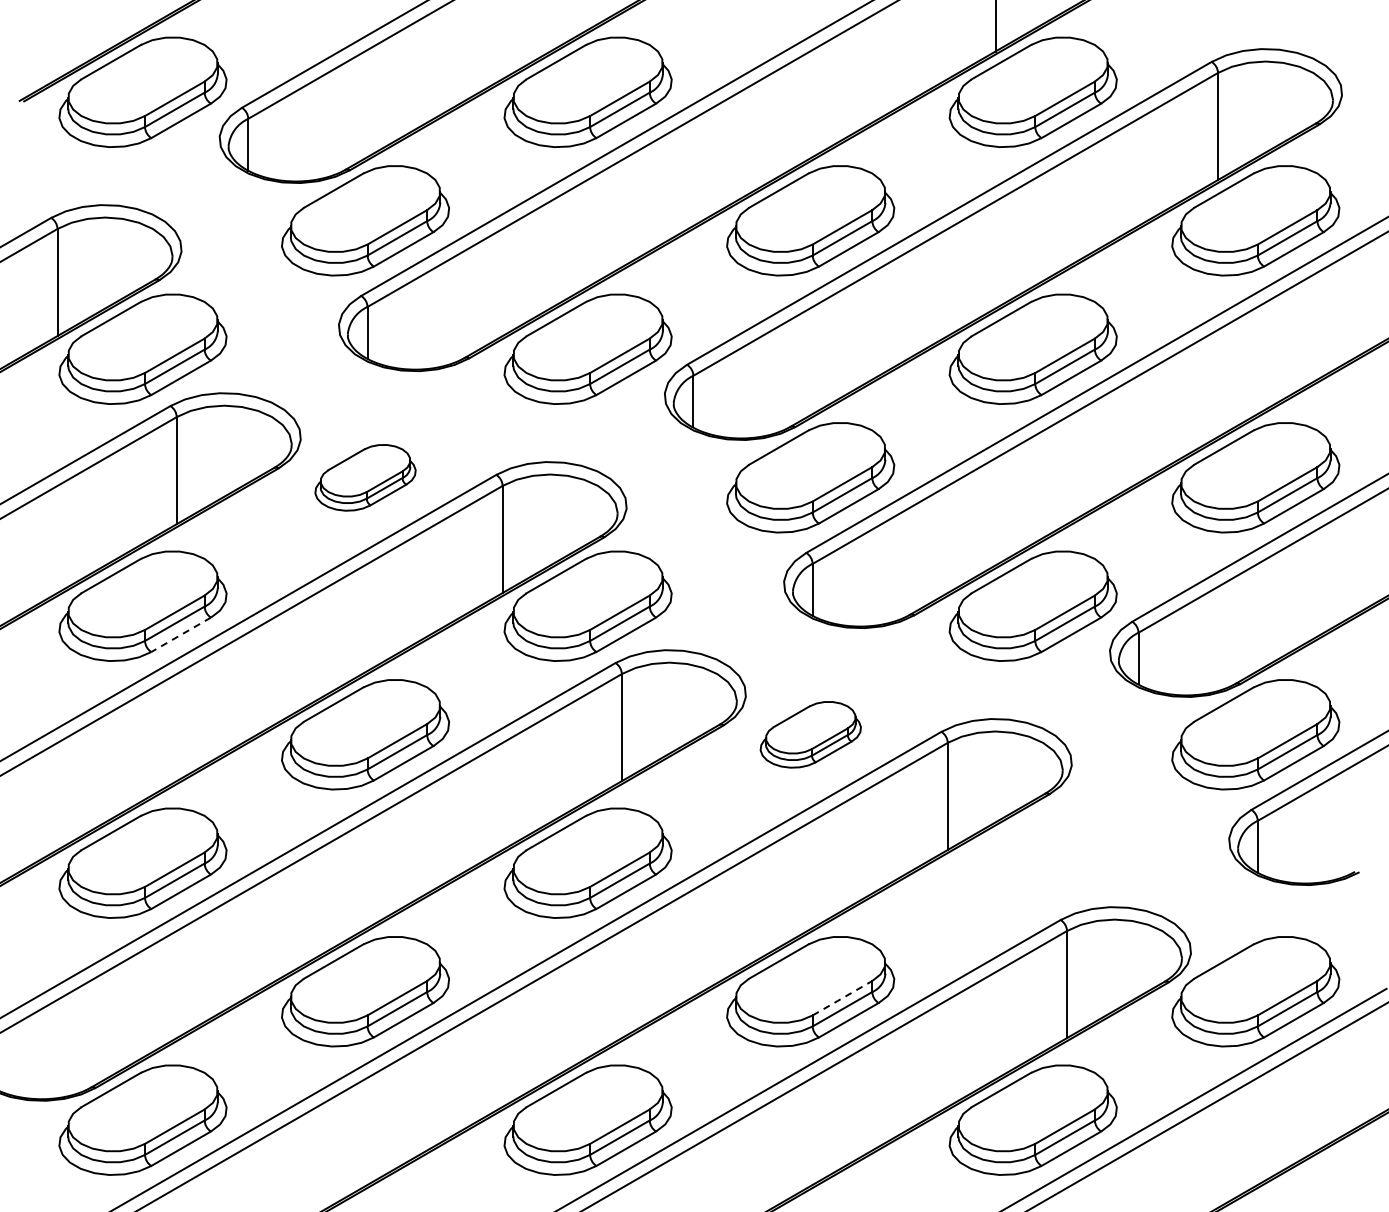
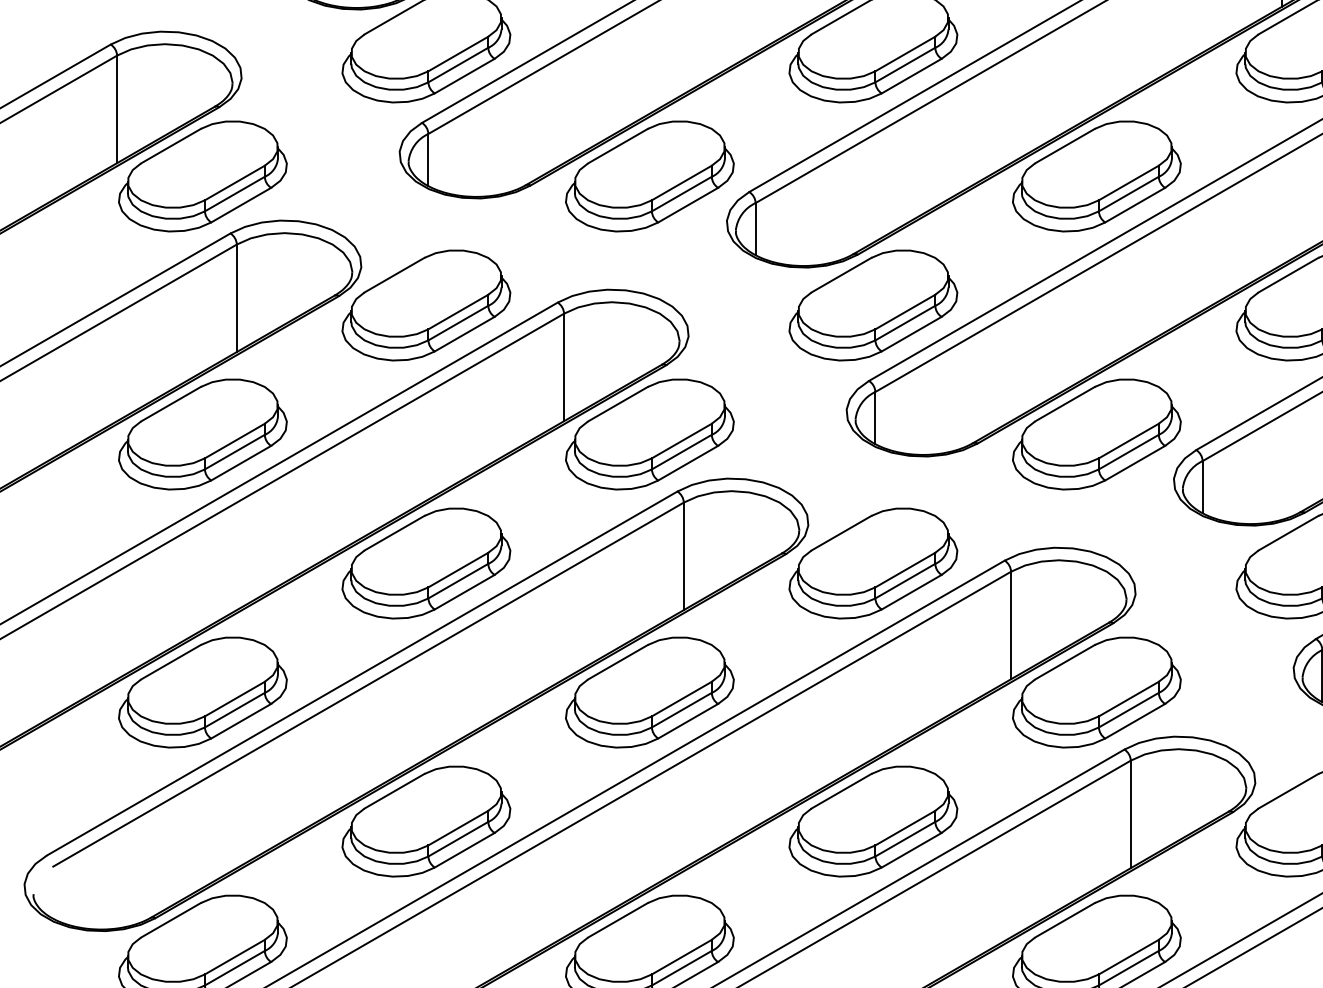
part: (365, 477) -> (426, 305), size x1.67
line: (180, 635) -> (240, 463), dashed -> solid
part: (810, 734) -> (873, 563), size x1.67
part: (1032, 862) -> (1096, 691), added
line: (842, 997) -> (905, 827), dashed -> solid

